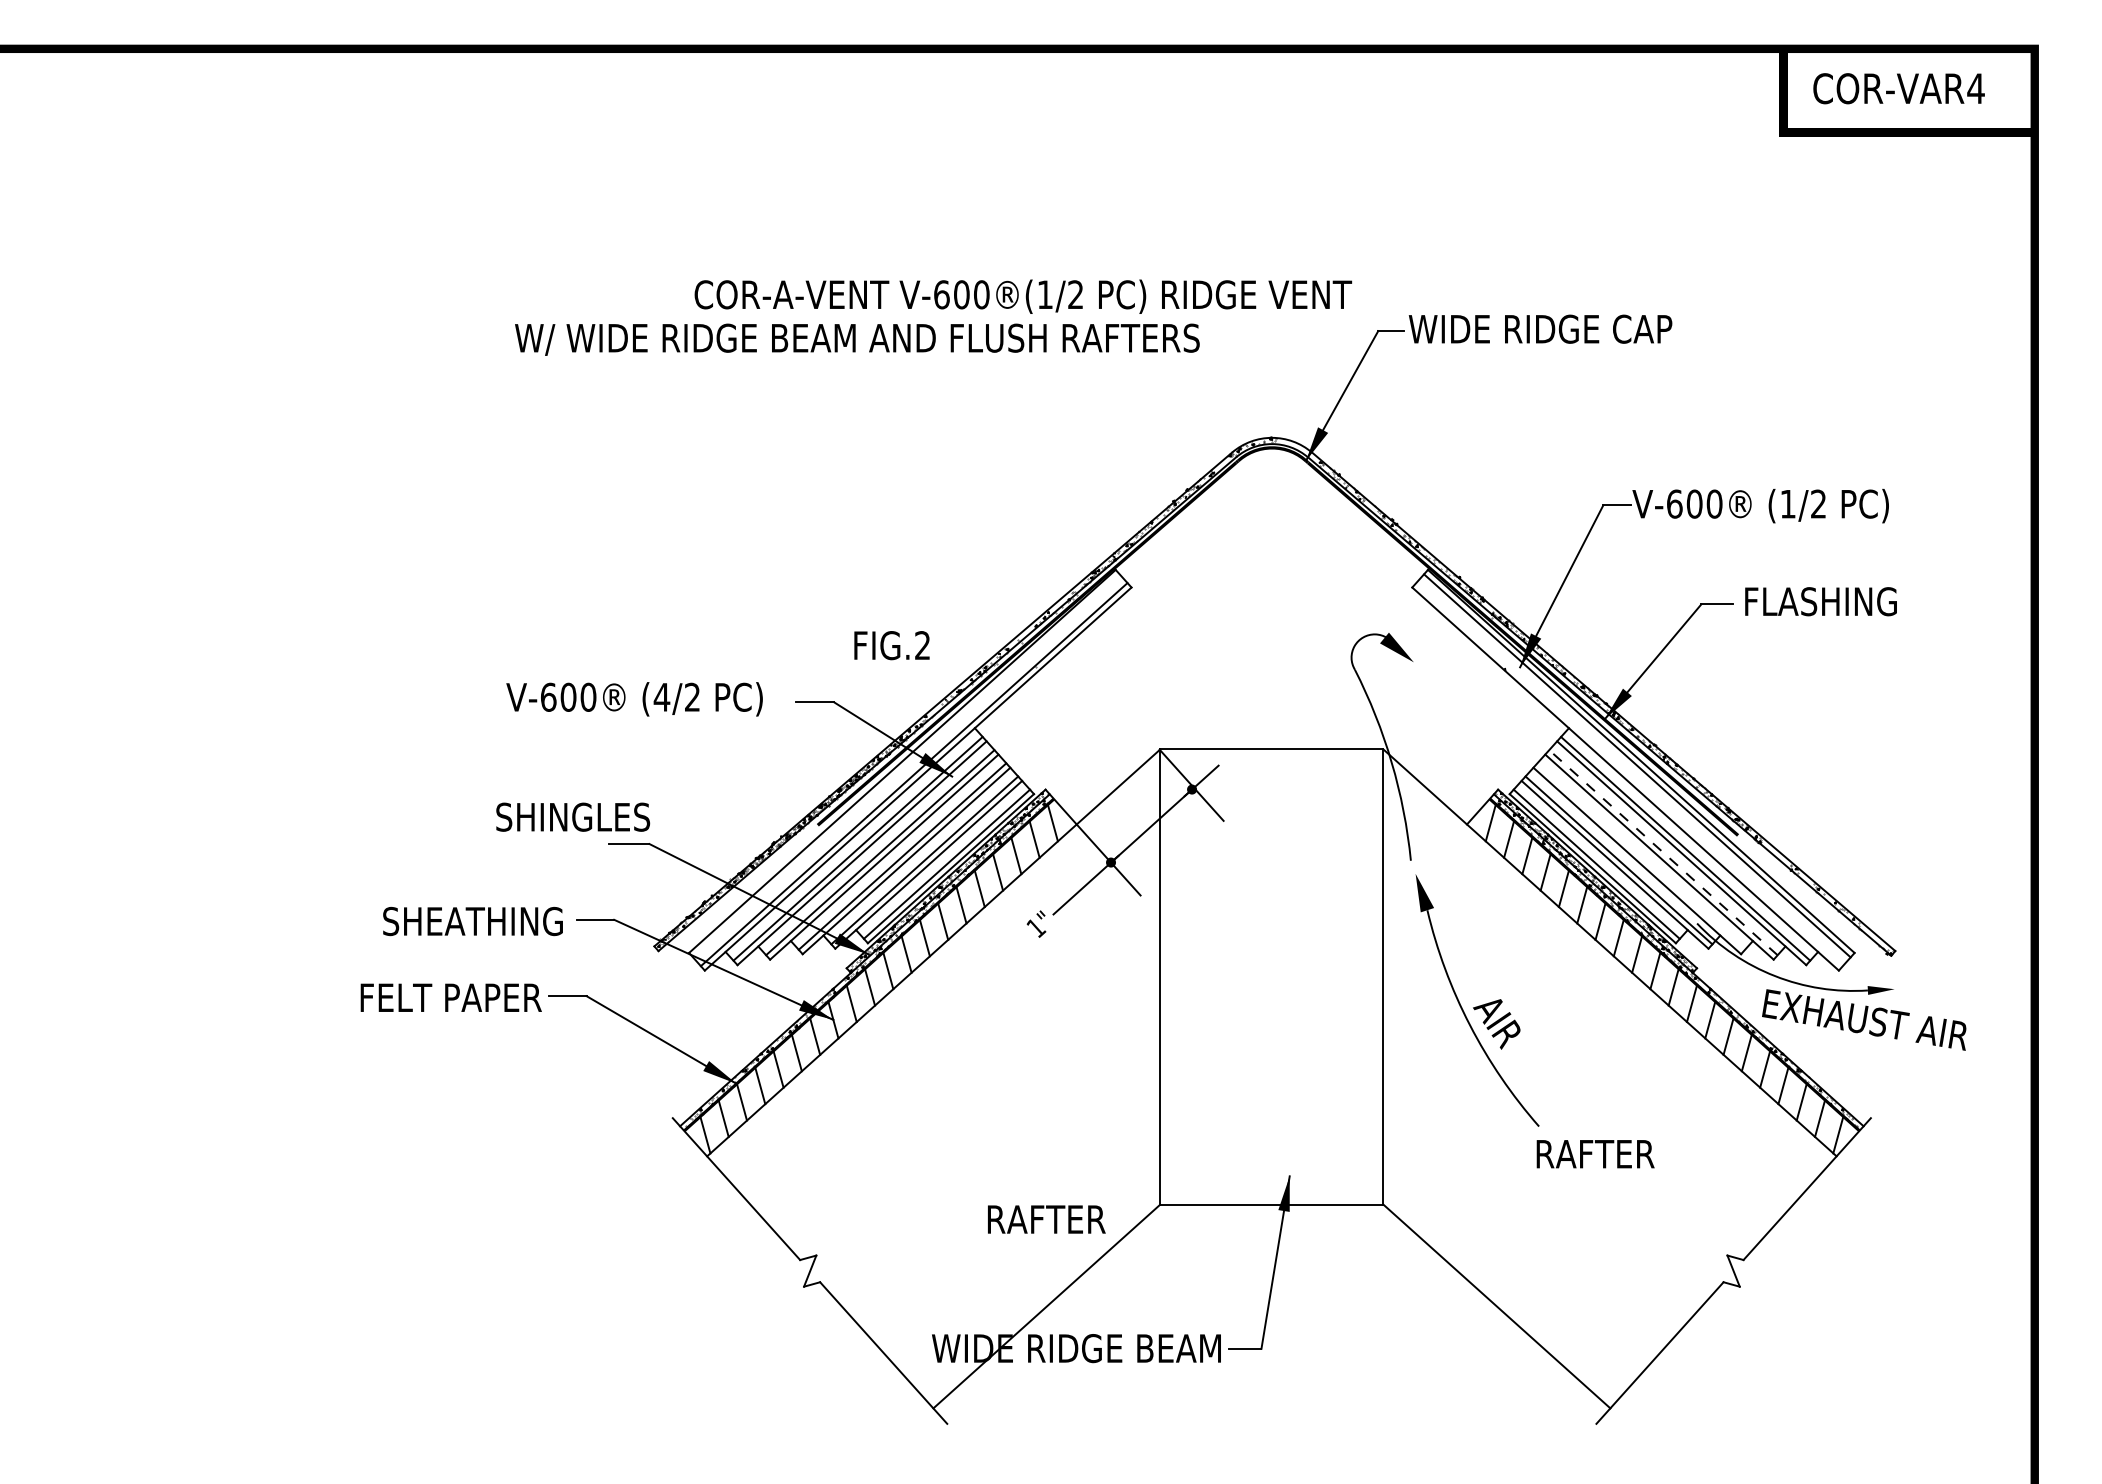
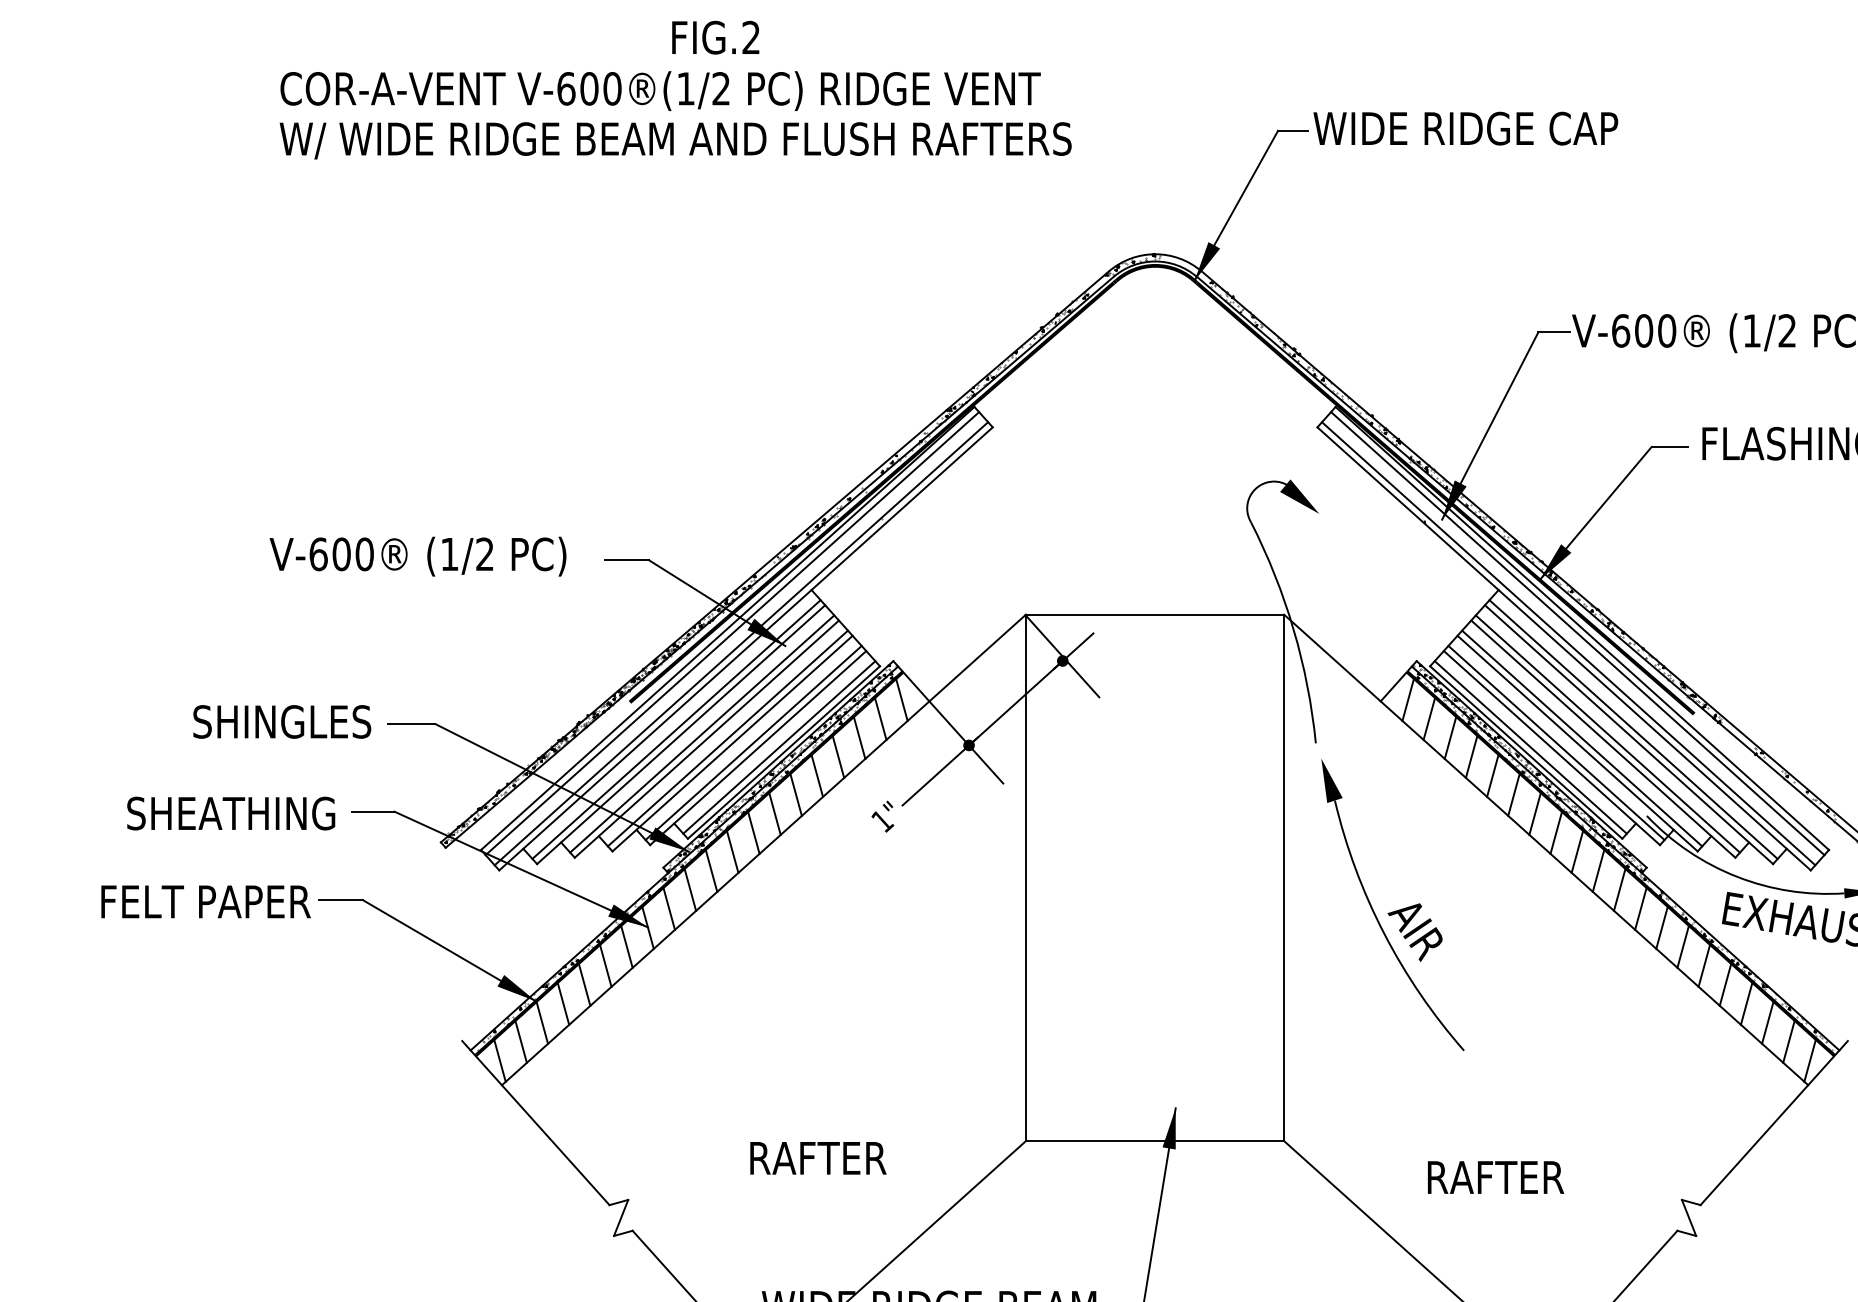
text: (1023, 296) -> (660, 90), moved
text: (891, 645) -> (715, 37), moved
text: (661, 697) -> (449, 554), (4/2 -> (1/2
line: (906, 765) -> (732, 633), added
line: (1629, 774) -> (1568, 643), added
text: (573, 816) -> (282, 721), moved
line: (1663, 852) -> (1607, 733), dashed -> solid
line: (1641, 856) -> (1582, 738), added
text: (1595, 1154) -> (1495, 1177), moved
text: (1046, 1219) -> (818, 1158), moved

